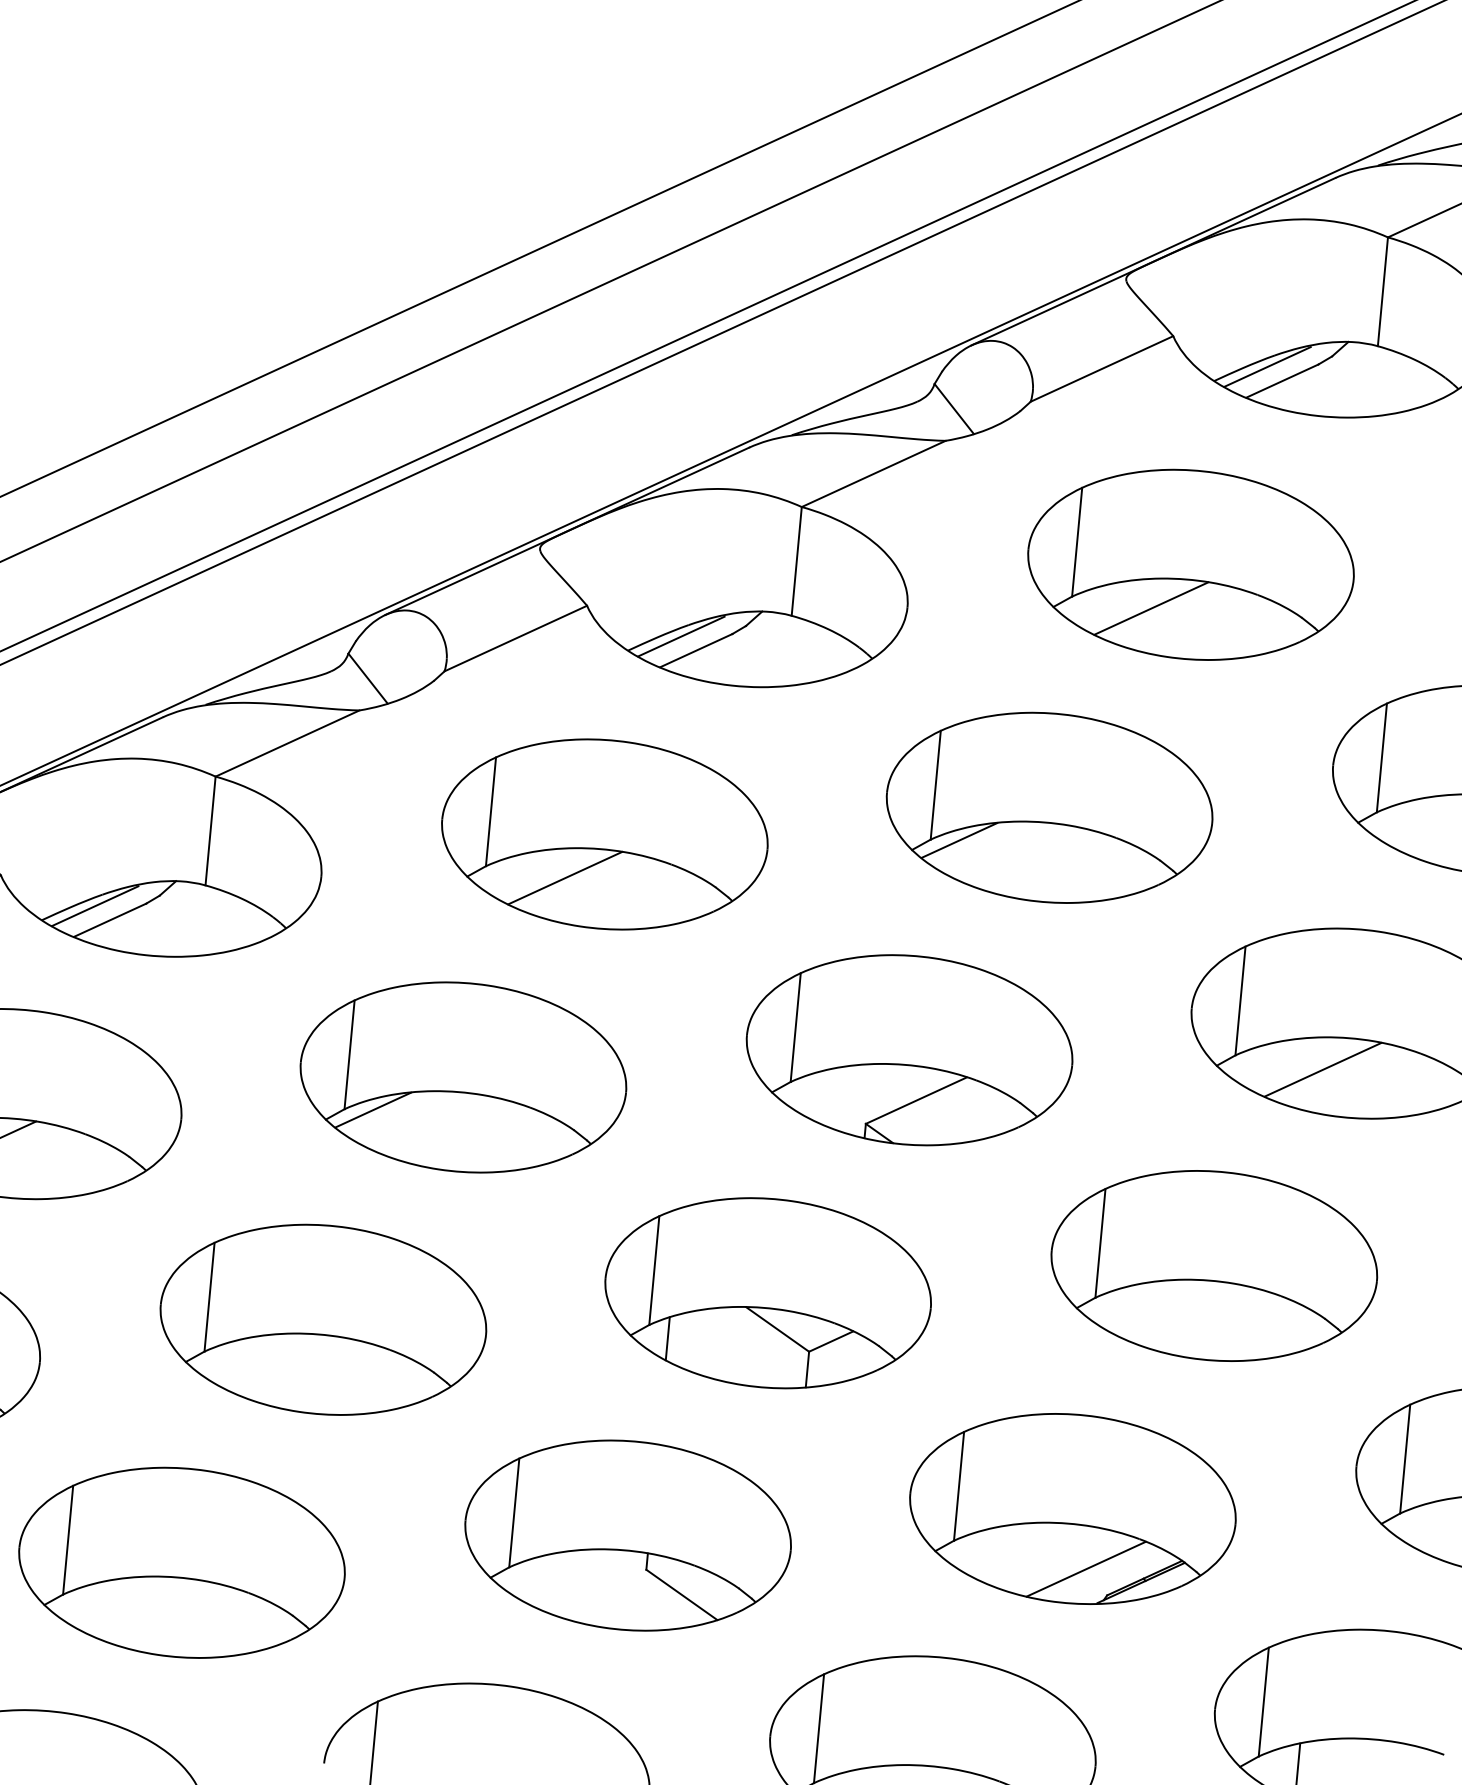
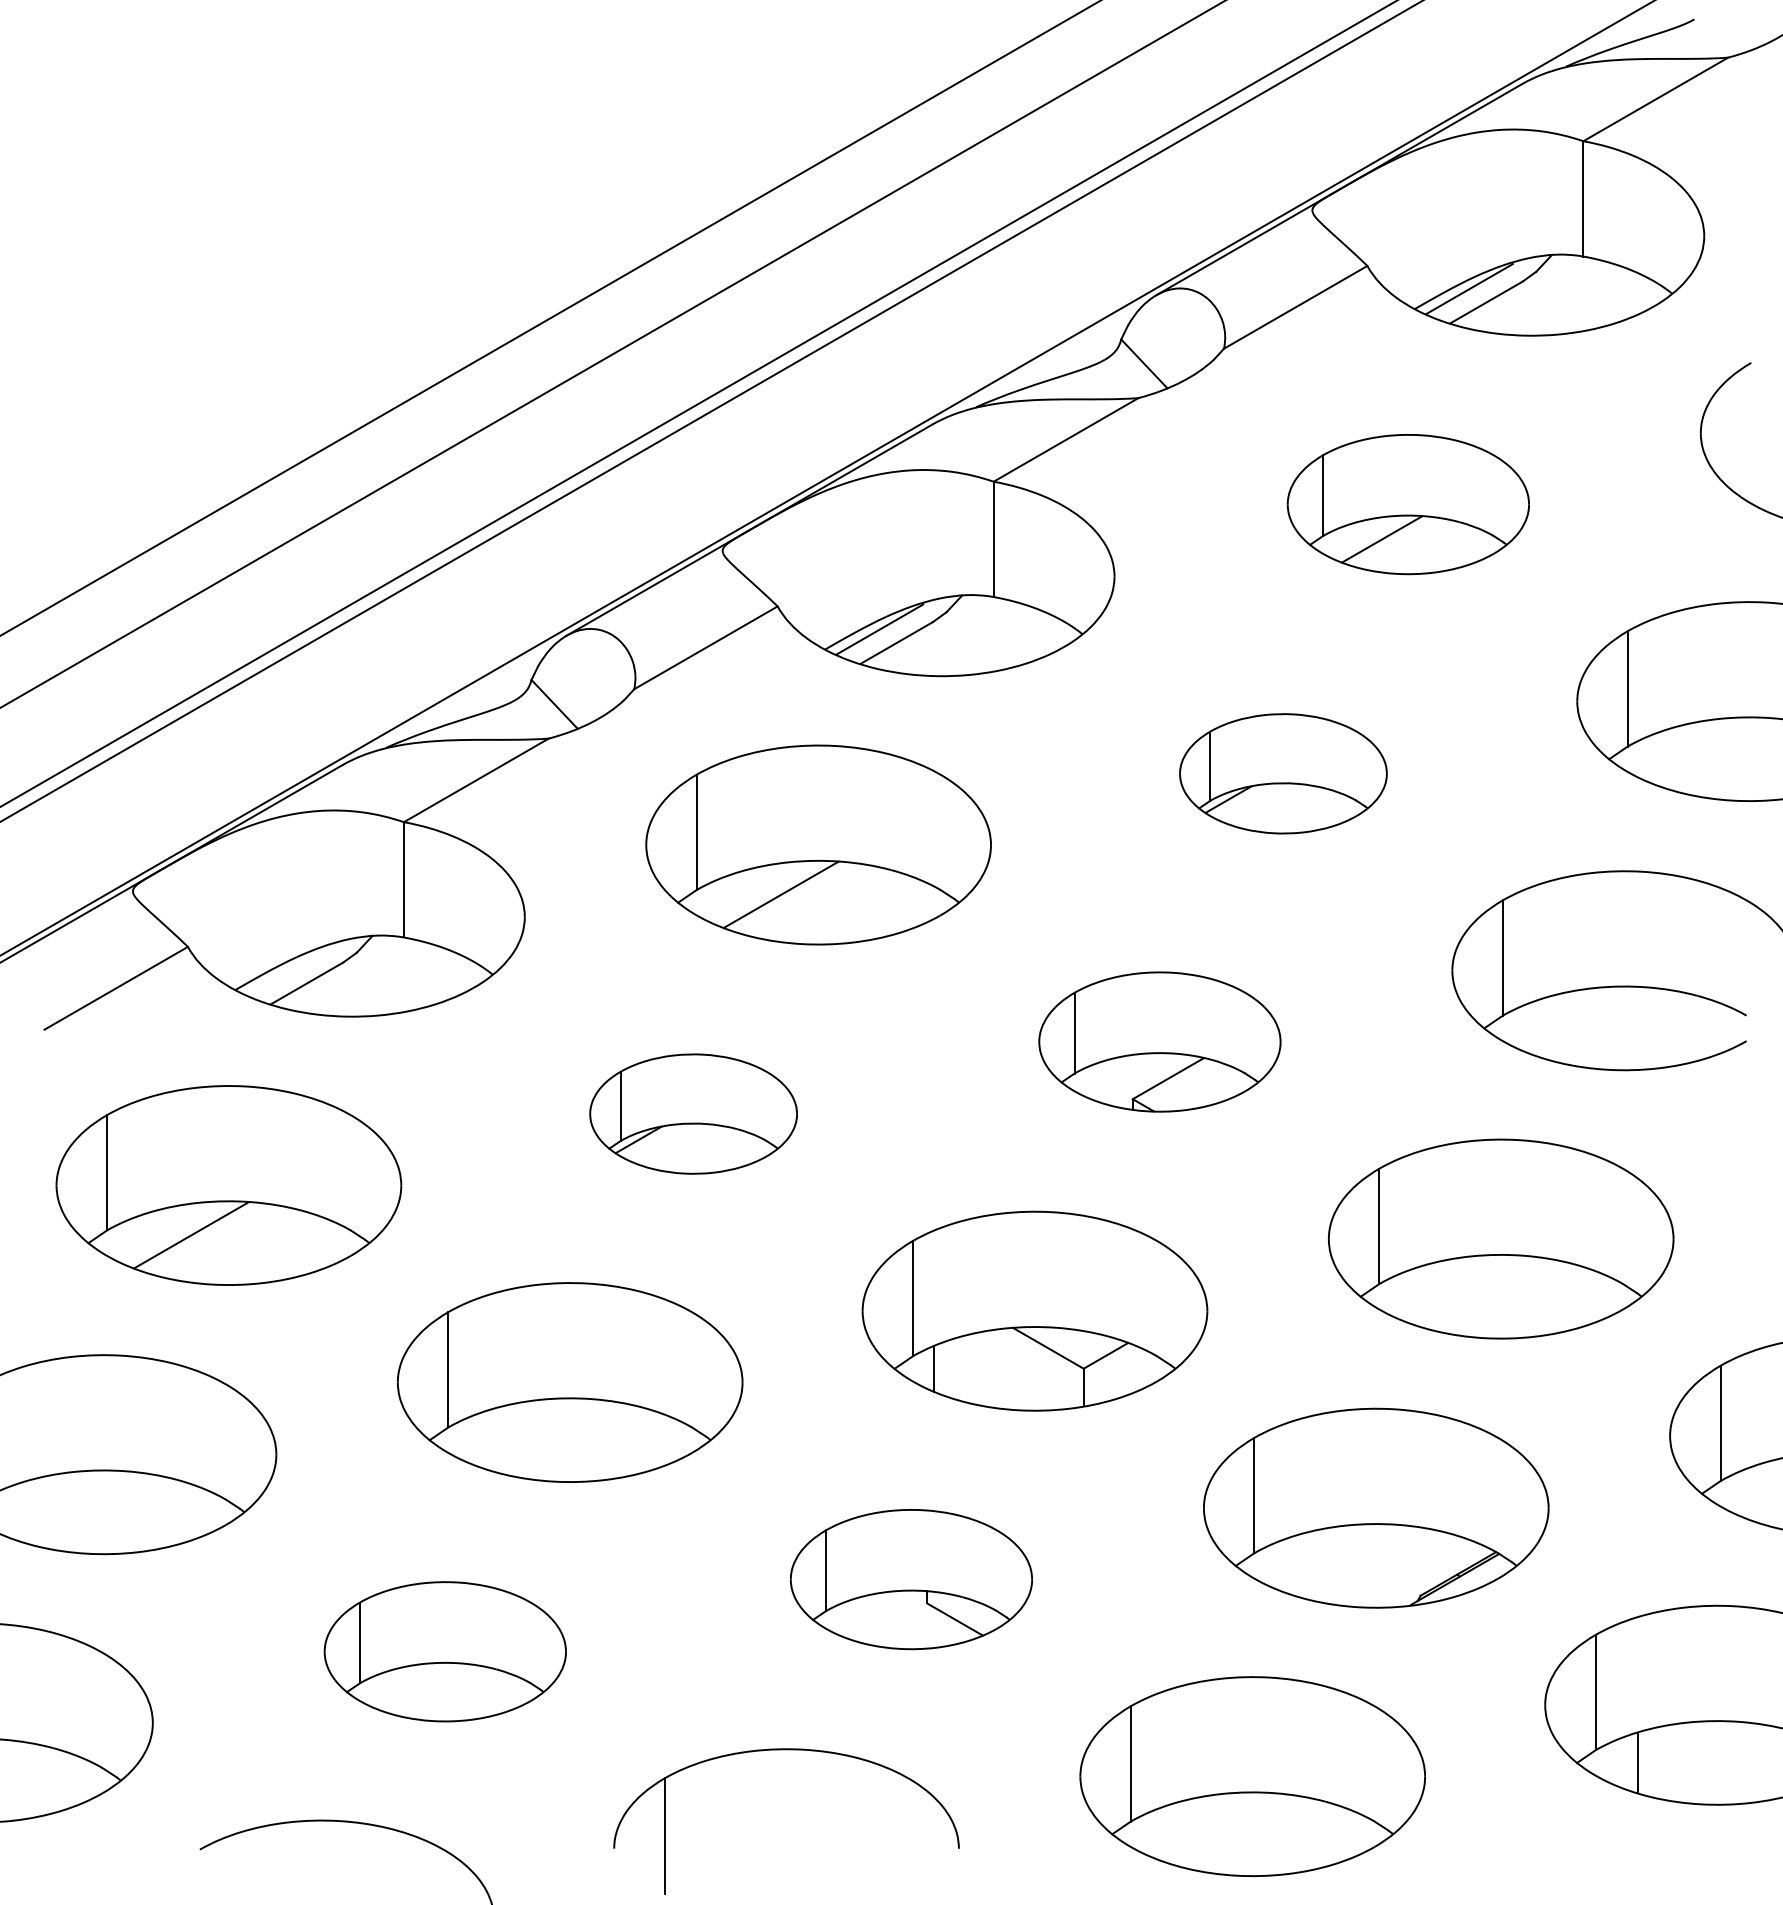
part: (1191, 564) -> (1408, 504), size x0.7
part: (1049, 807) -> (1283, 773), size x0.6
line: (94, 905) -> (289, 969), removed
part: (909, 1049) -> (1159, 1041), size x0.7
line: (1322, 1069) -> (1595, 1022), removed
part: (463, 1076) -> (693, 1113), size x0.6
part: (628, 1535) -> (911, 1579), size x0.7
part: (182, 1562) -> (445, 1651), size x0.7
line: (1085, 1568) -> (1395, 1569), removed

